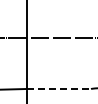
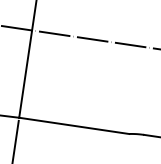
line: (59, 89) -> (75, 126), dashed -> solid

